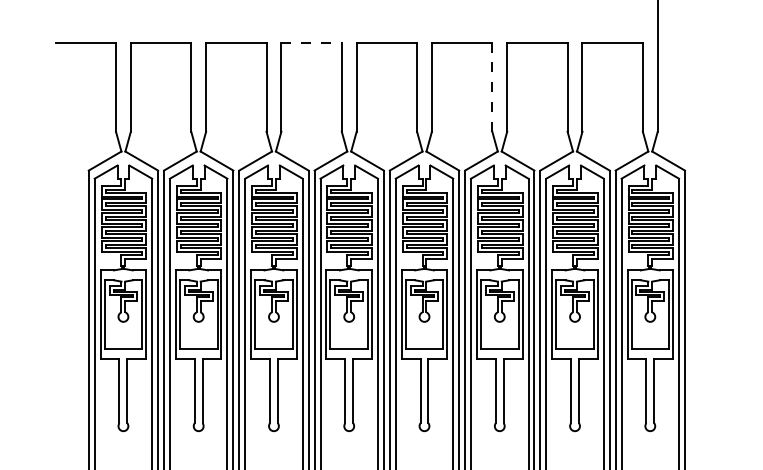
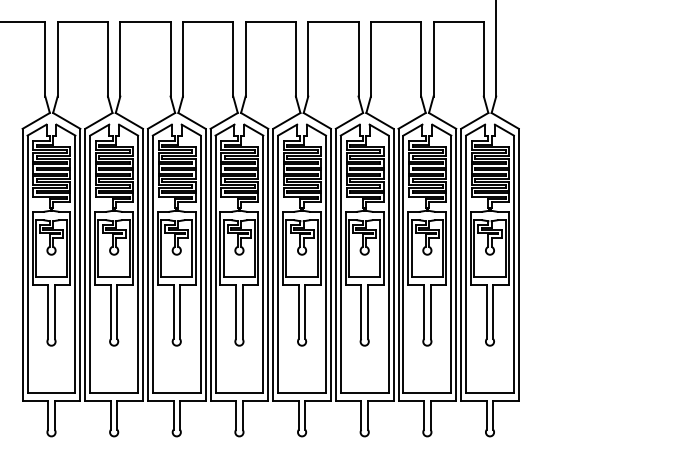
line: (312, 42) -> (208, 22), dashed -> solid
line: (492, 87) -> (358, 59), dashed -> solid

